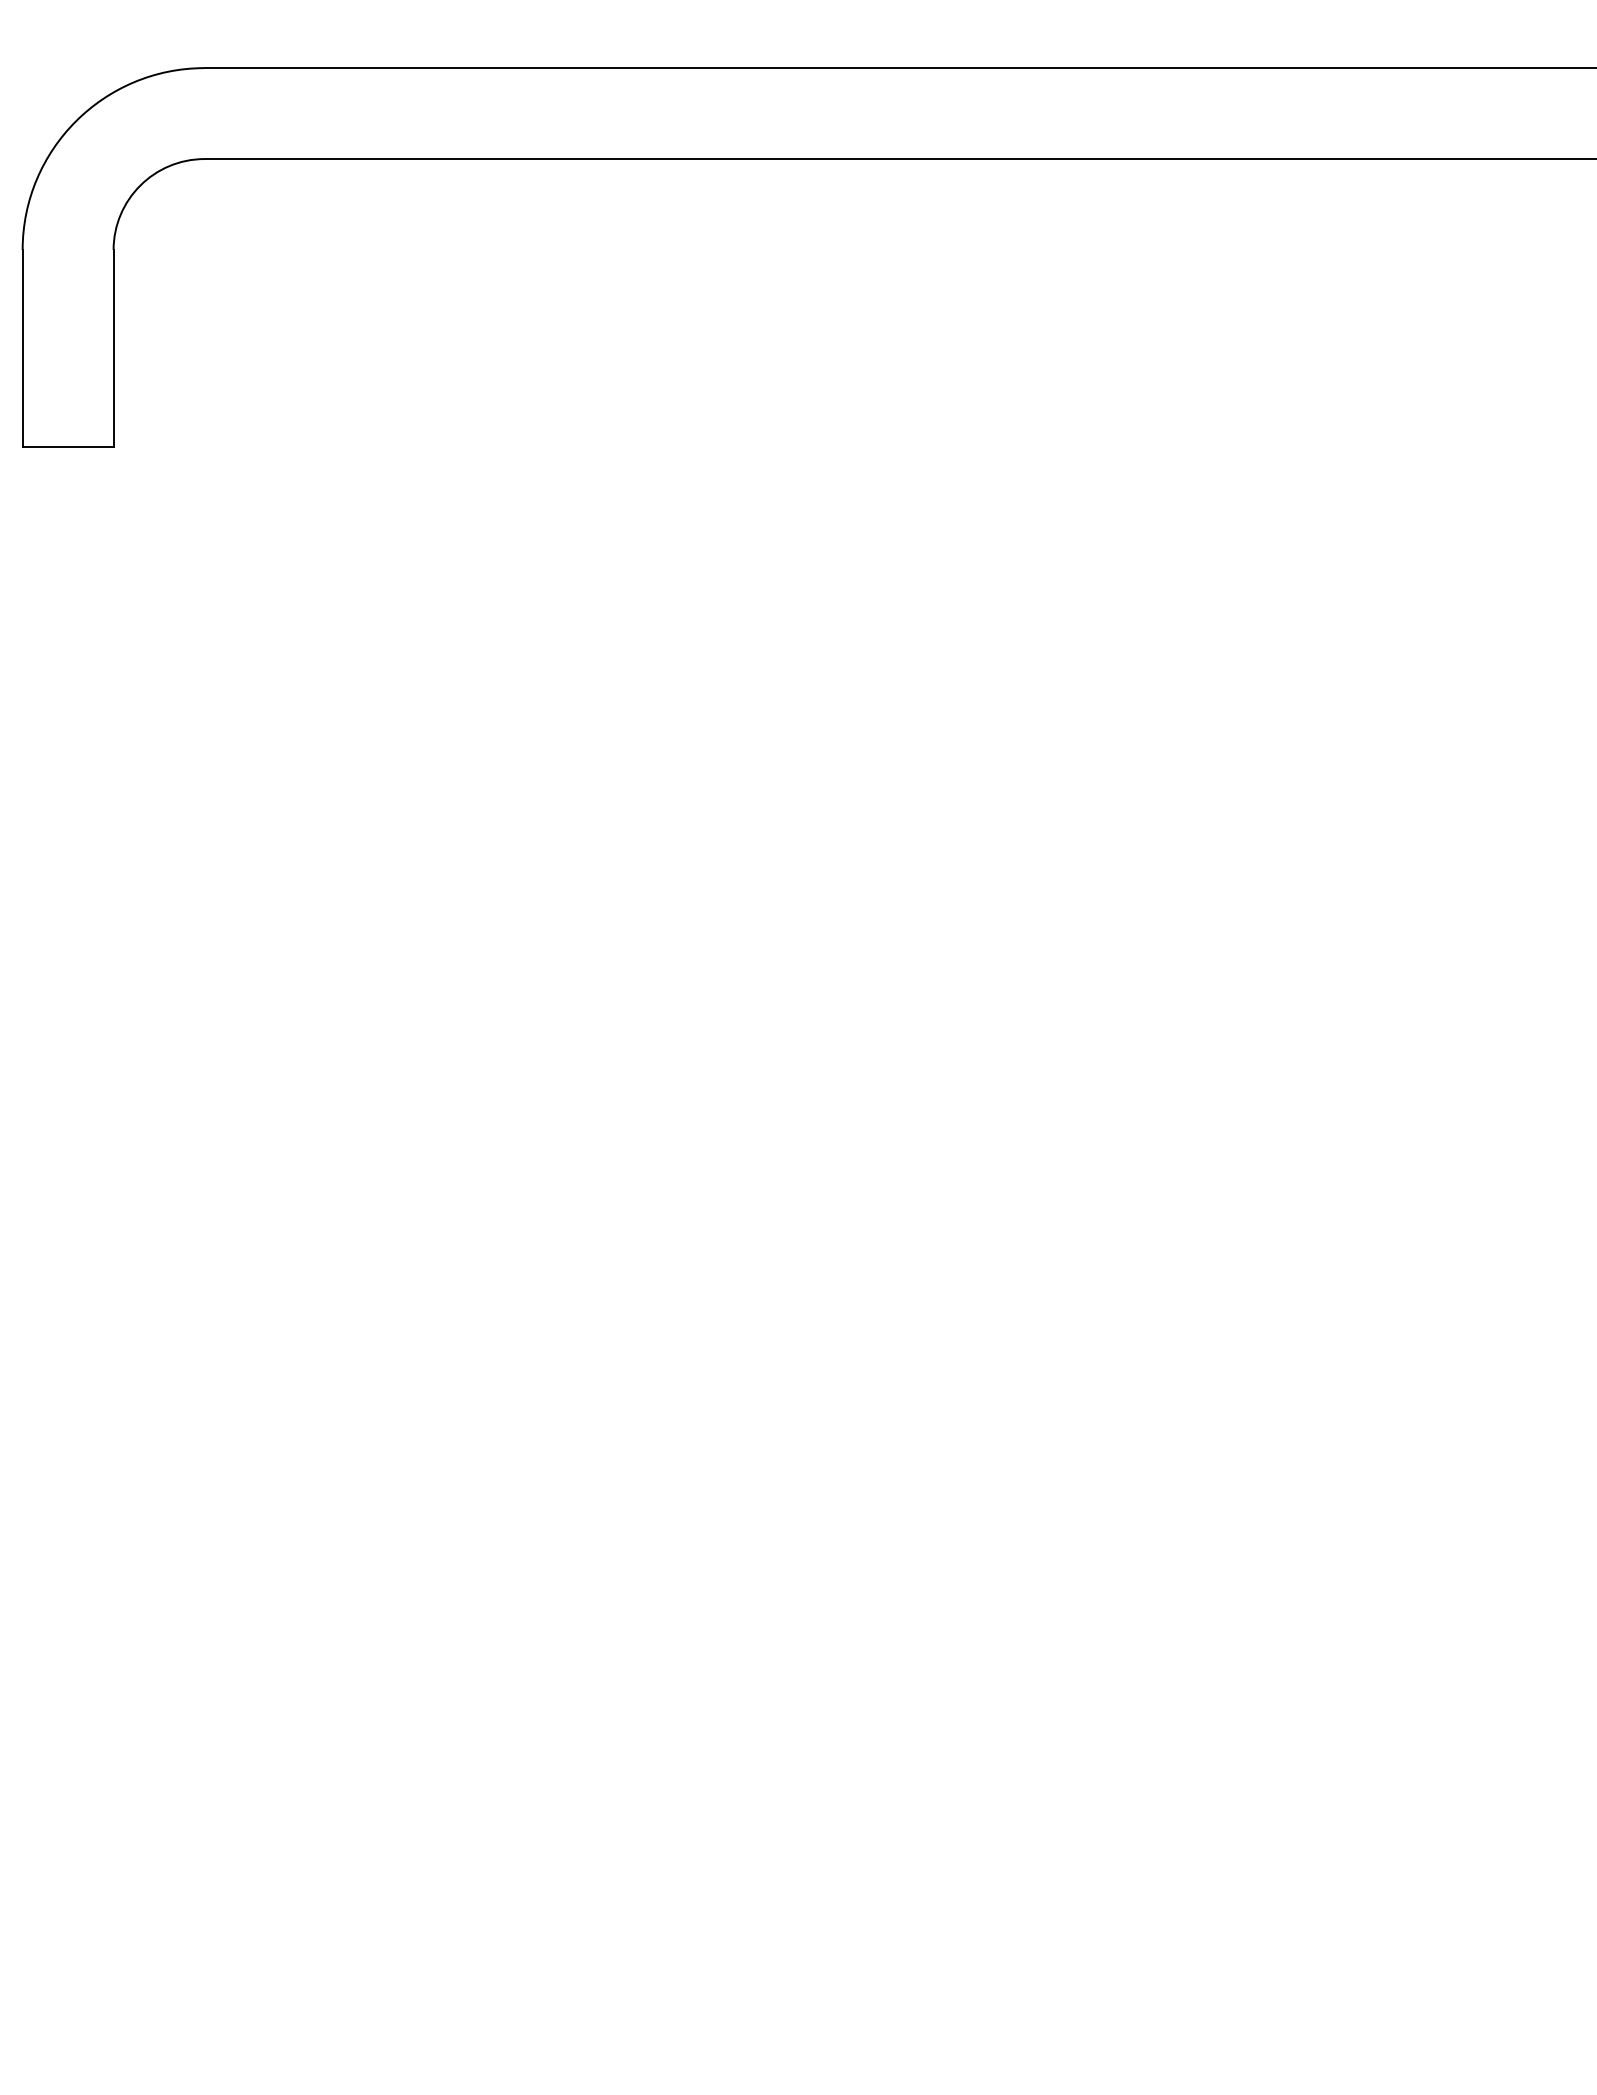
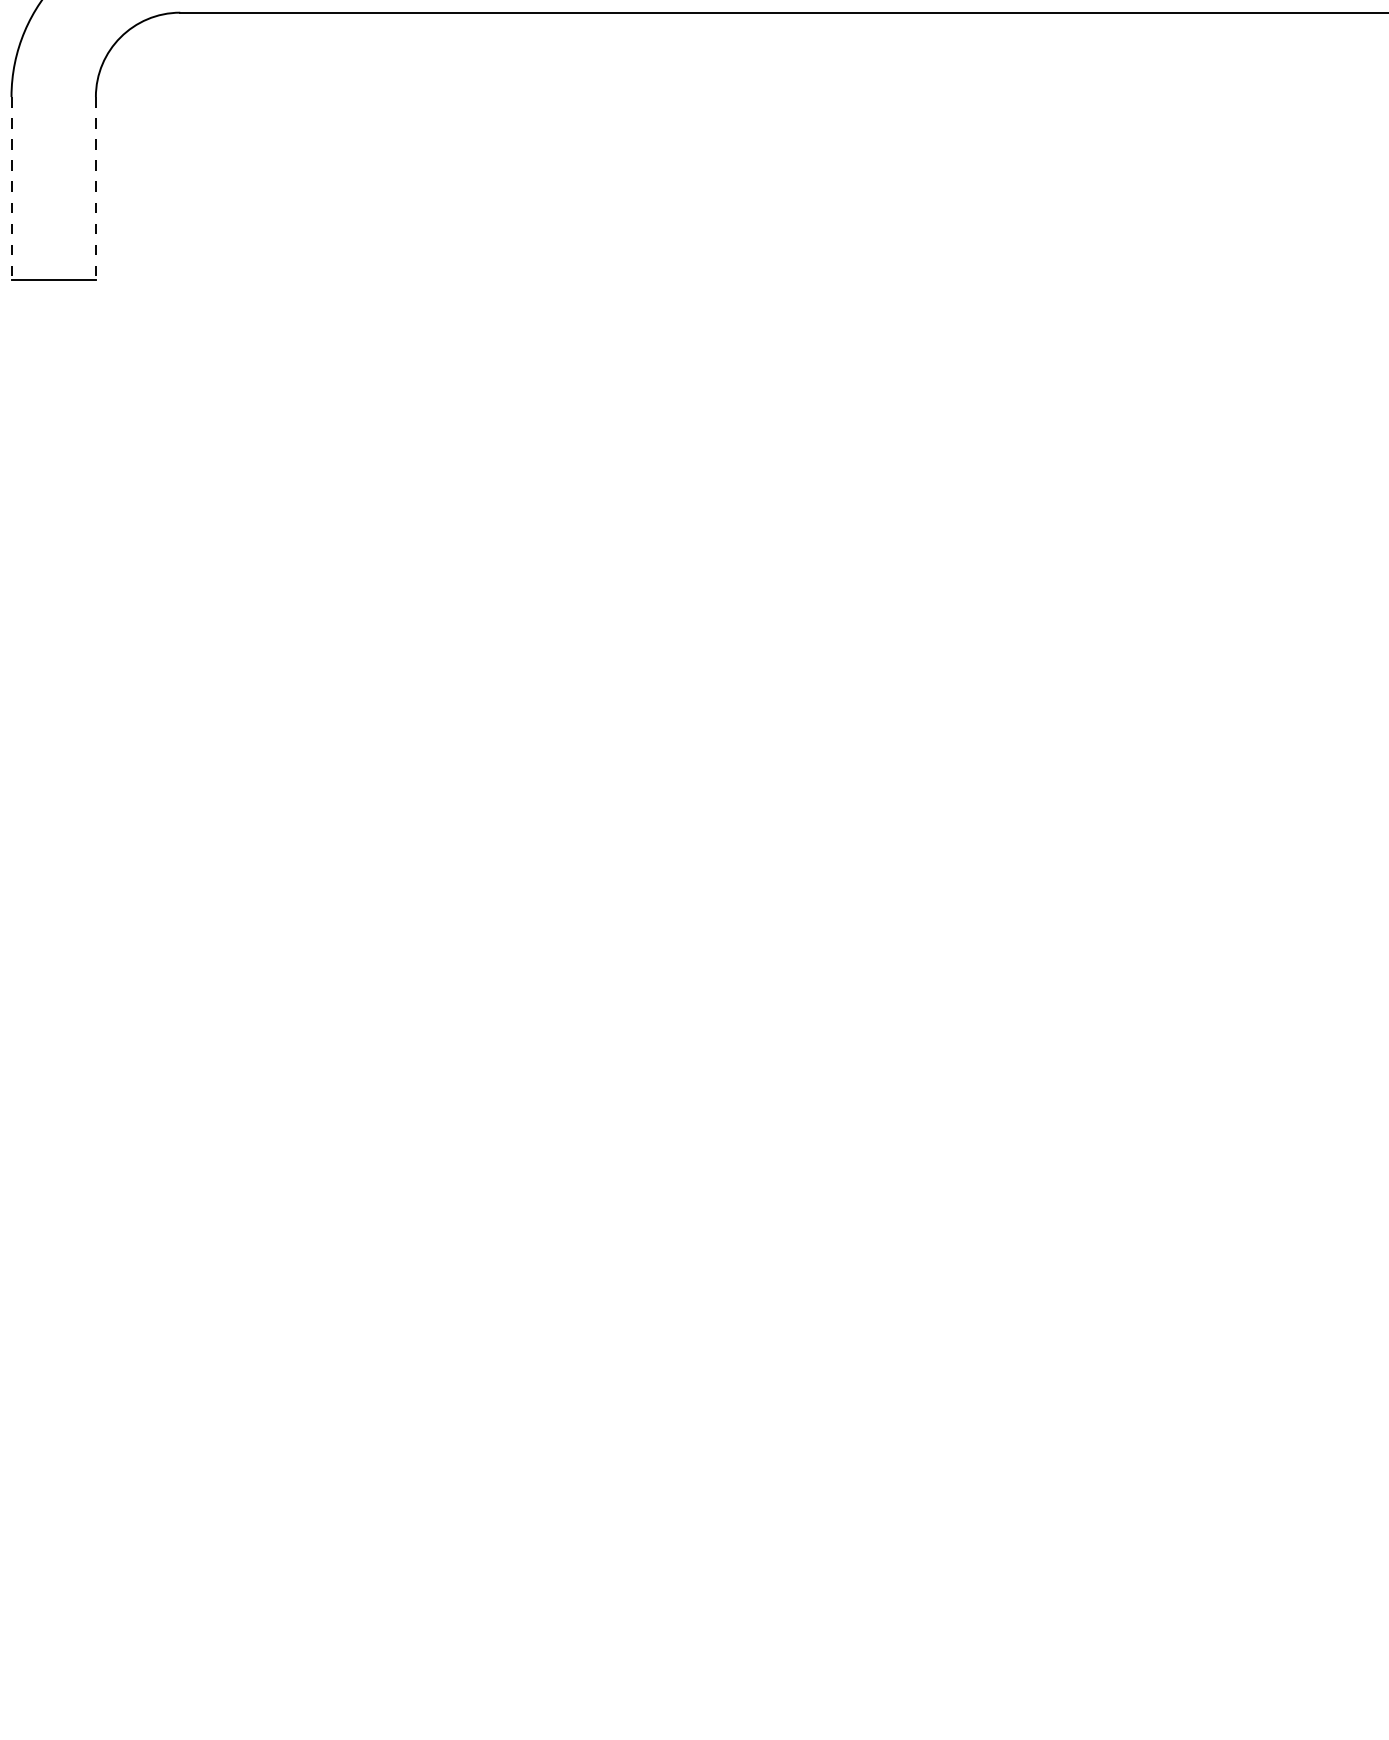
line: (22, 348) -> (11, 188), solid -> dashed
line: (113, 348) -> (95, 188), solid -> dashed

